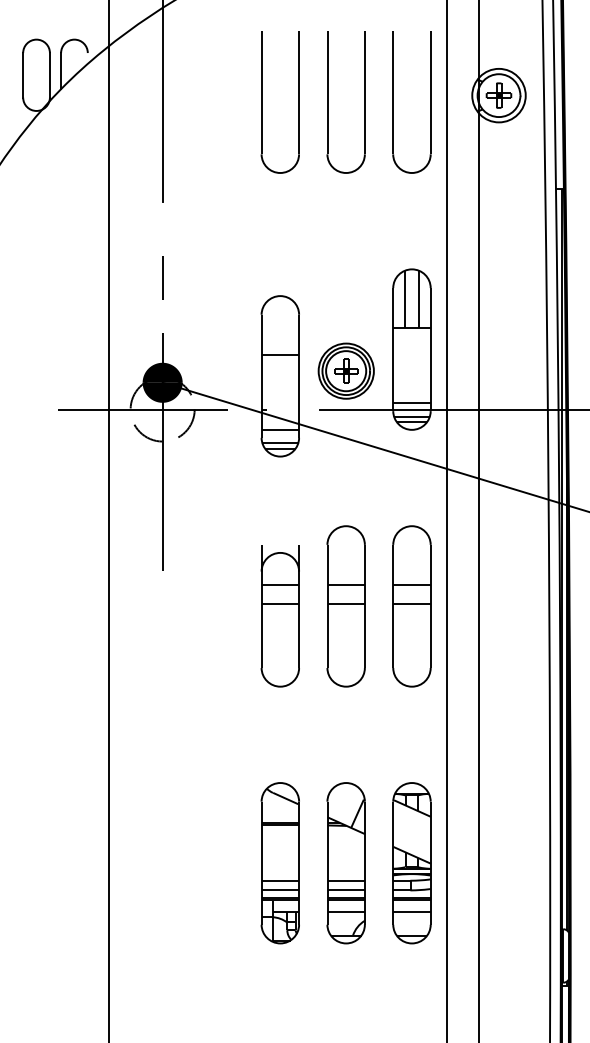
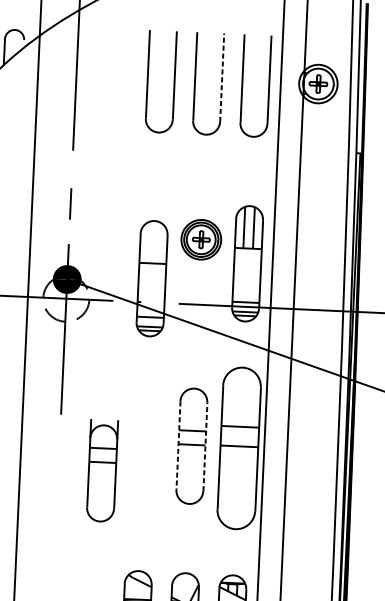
line: (365, 92) -> (222, 77), solid -> dashed
part: (345, 370) -> (200, 239), moved
line: (327, 606) -> (178, 445), solid -> dashed
line: (365, 606) -> (205, 446), solid -> dashed
part: (411, 606) -> (238, 448), size x1.4
part: (279, 616) -> (101, 471), moved

